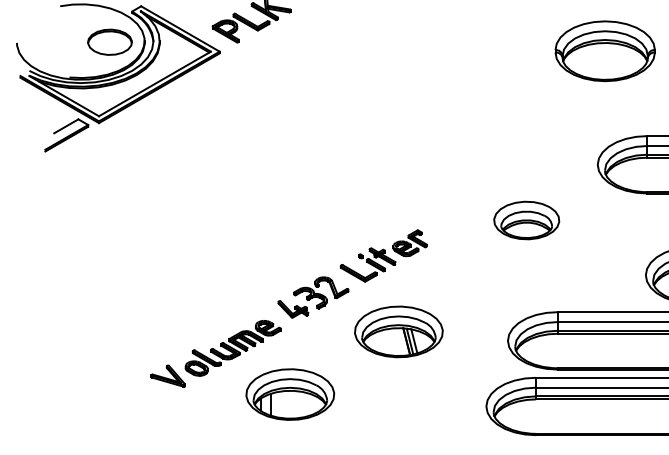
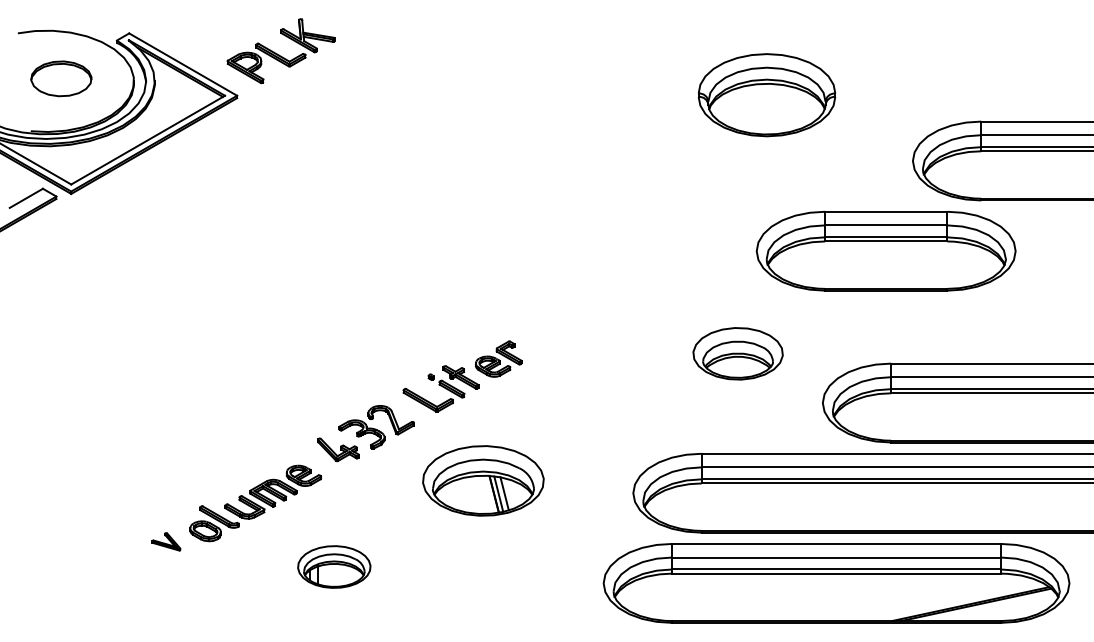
part: (110, 42) -> (61, 78), moved
part: (526, 220) -> (737, 353), moved
part: (168, 376) -> (166, 541), size x0.6
part: (290, 394) -> (334, 566), size x0.6

